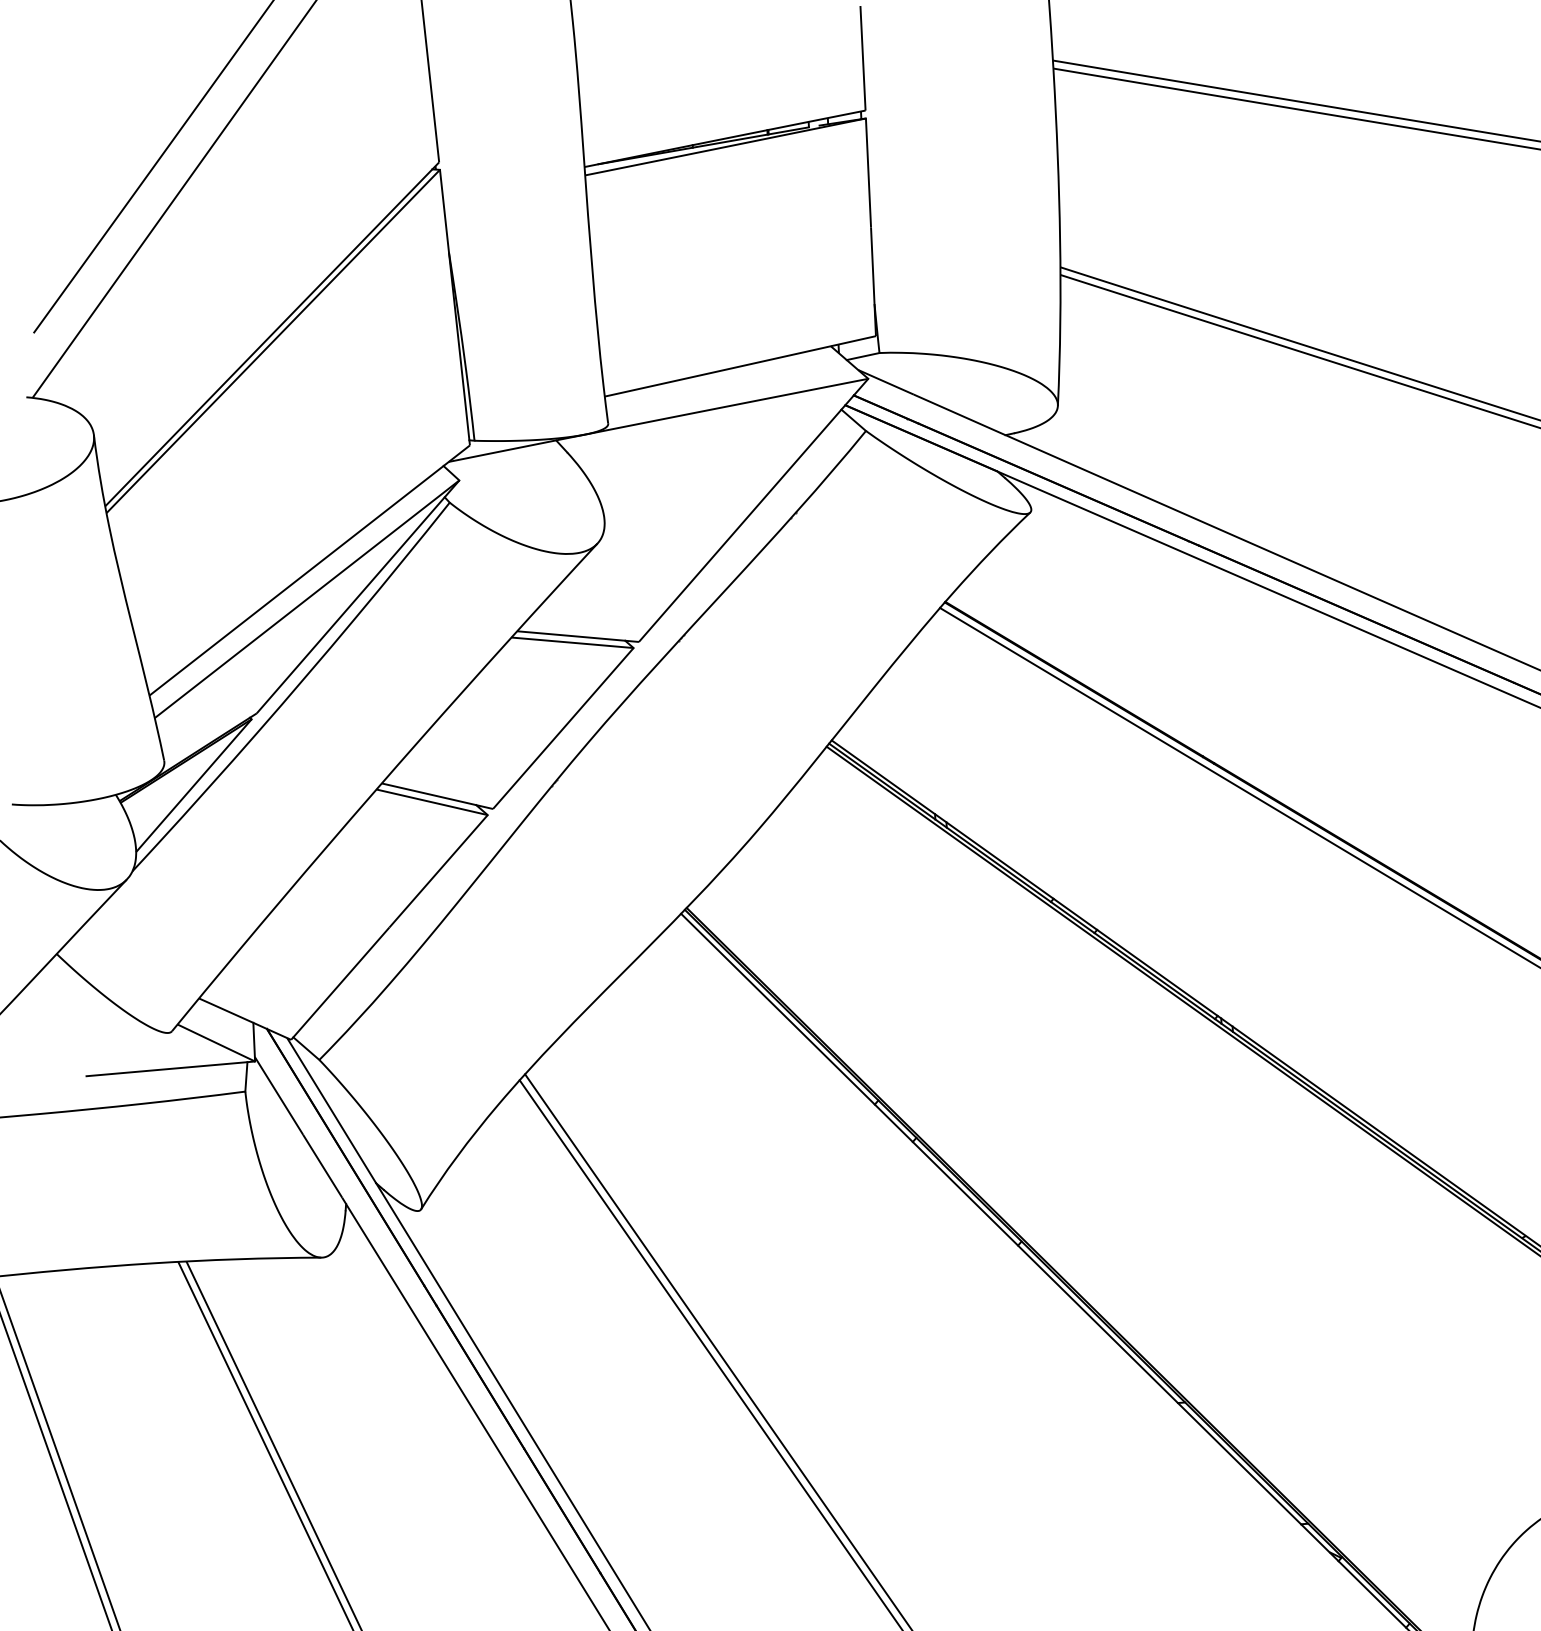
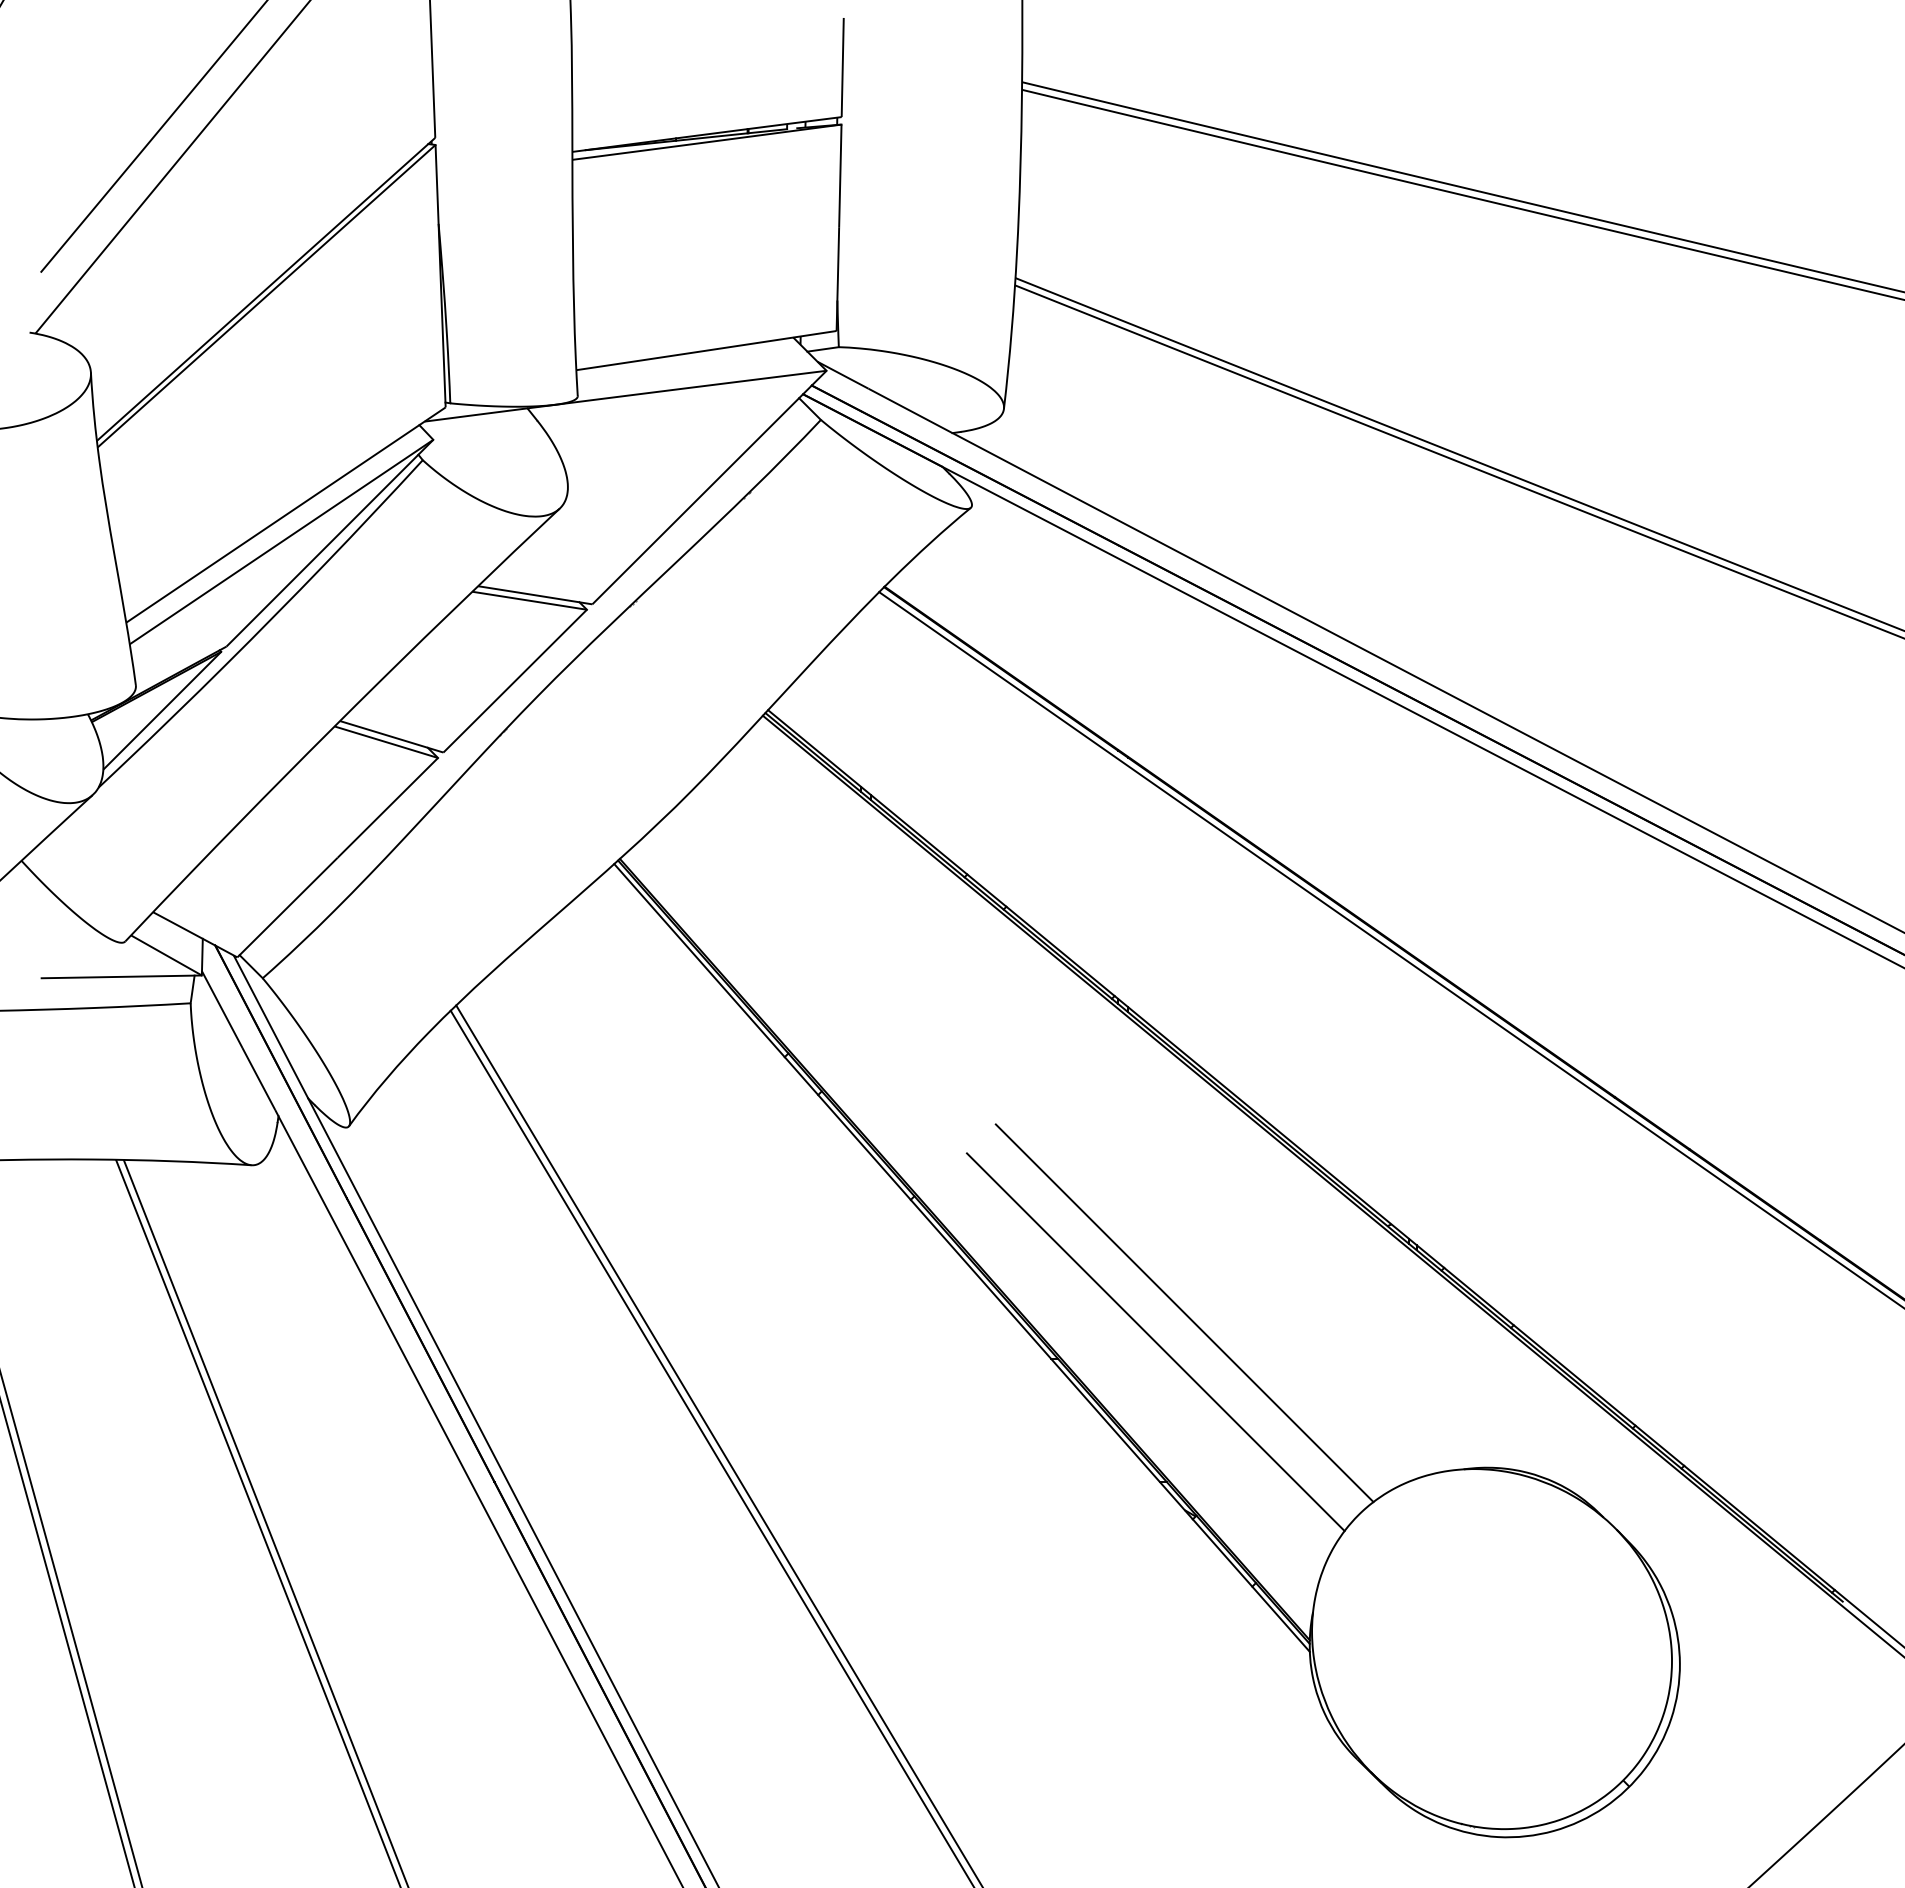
line: (1314, 1345) -> (1184, 1313), added
line: (1286, 1377) -> (1155, 1342), added

